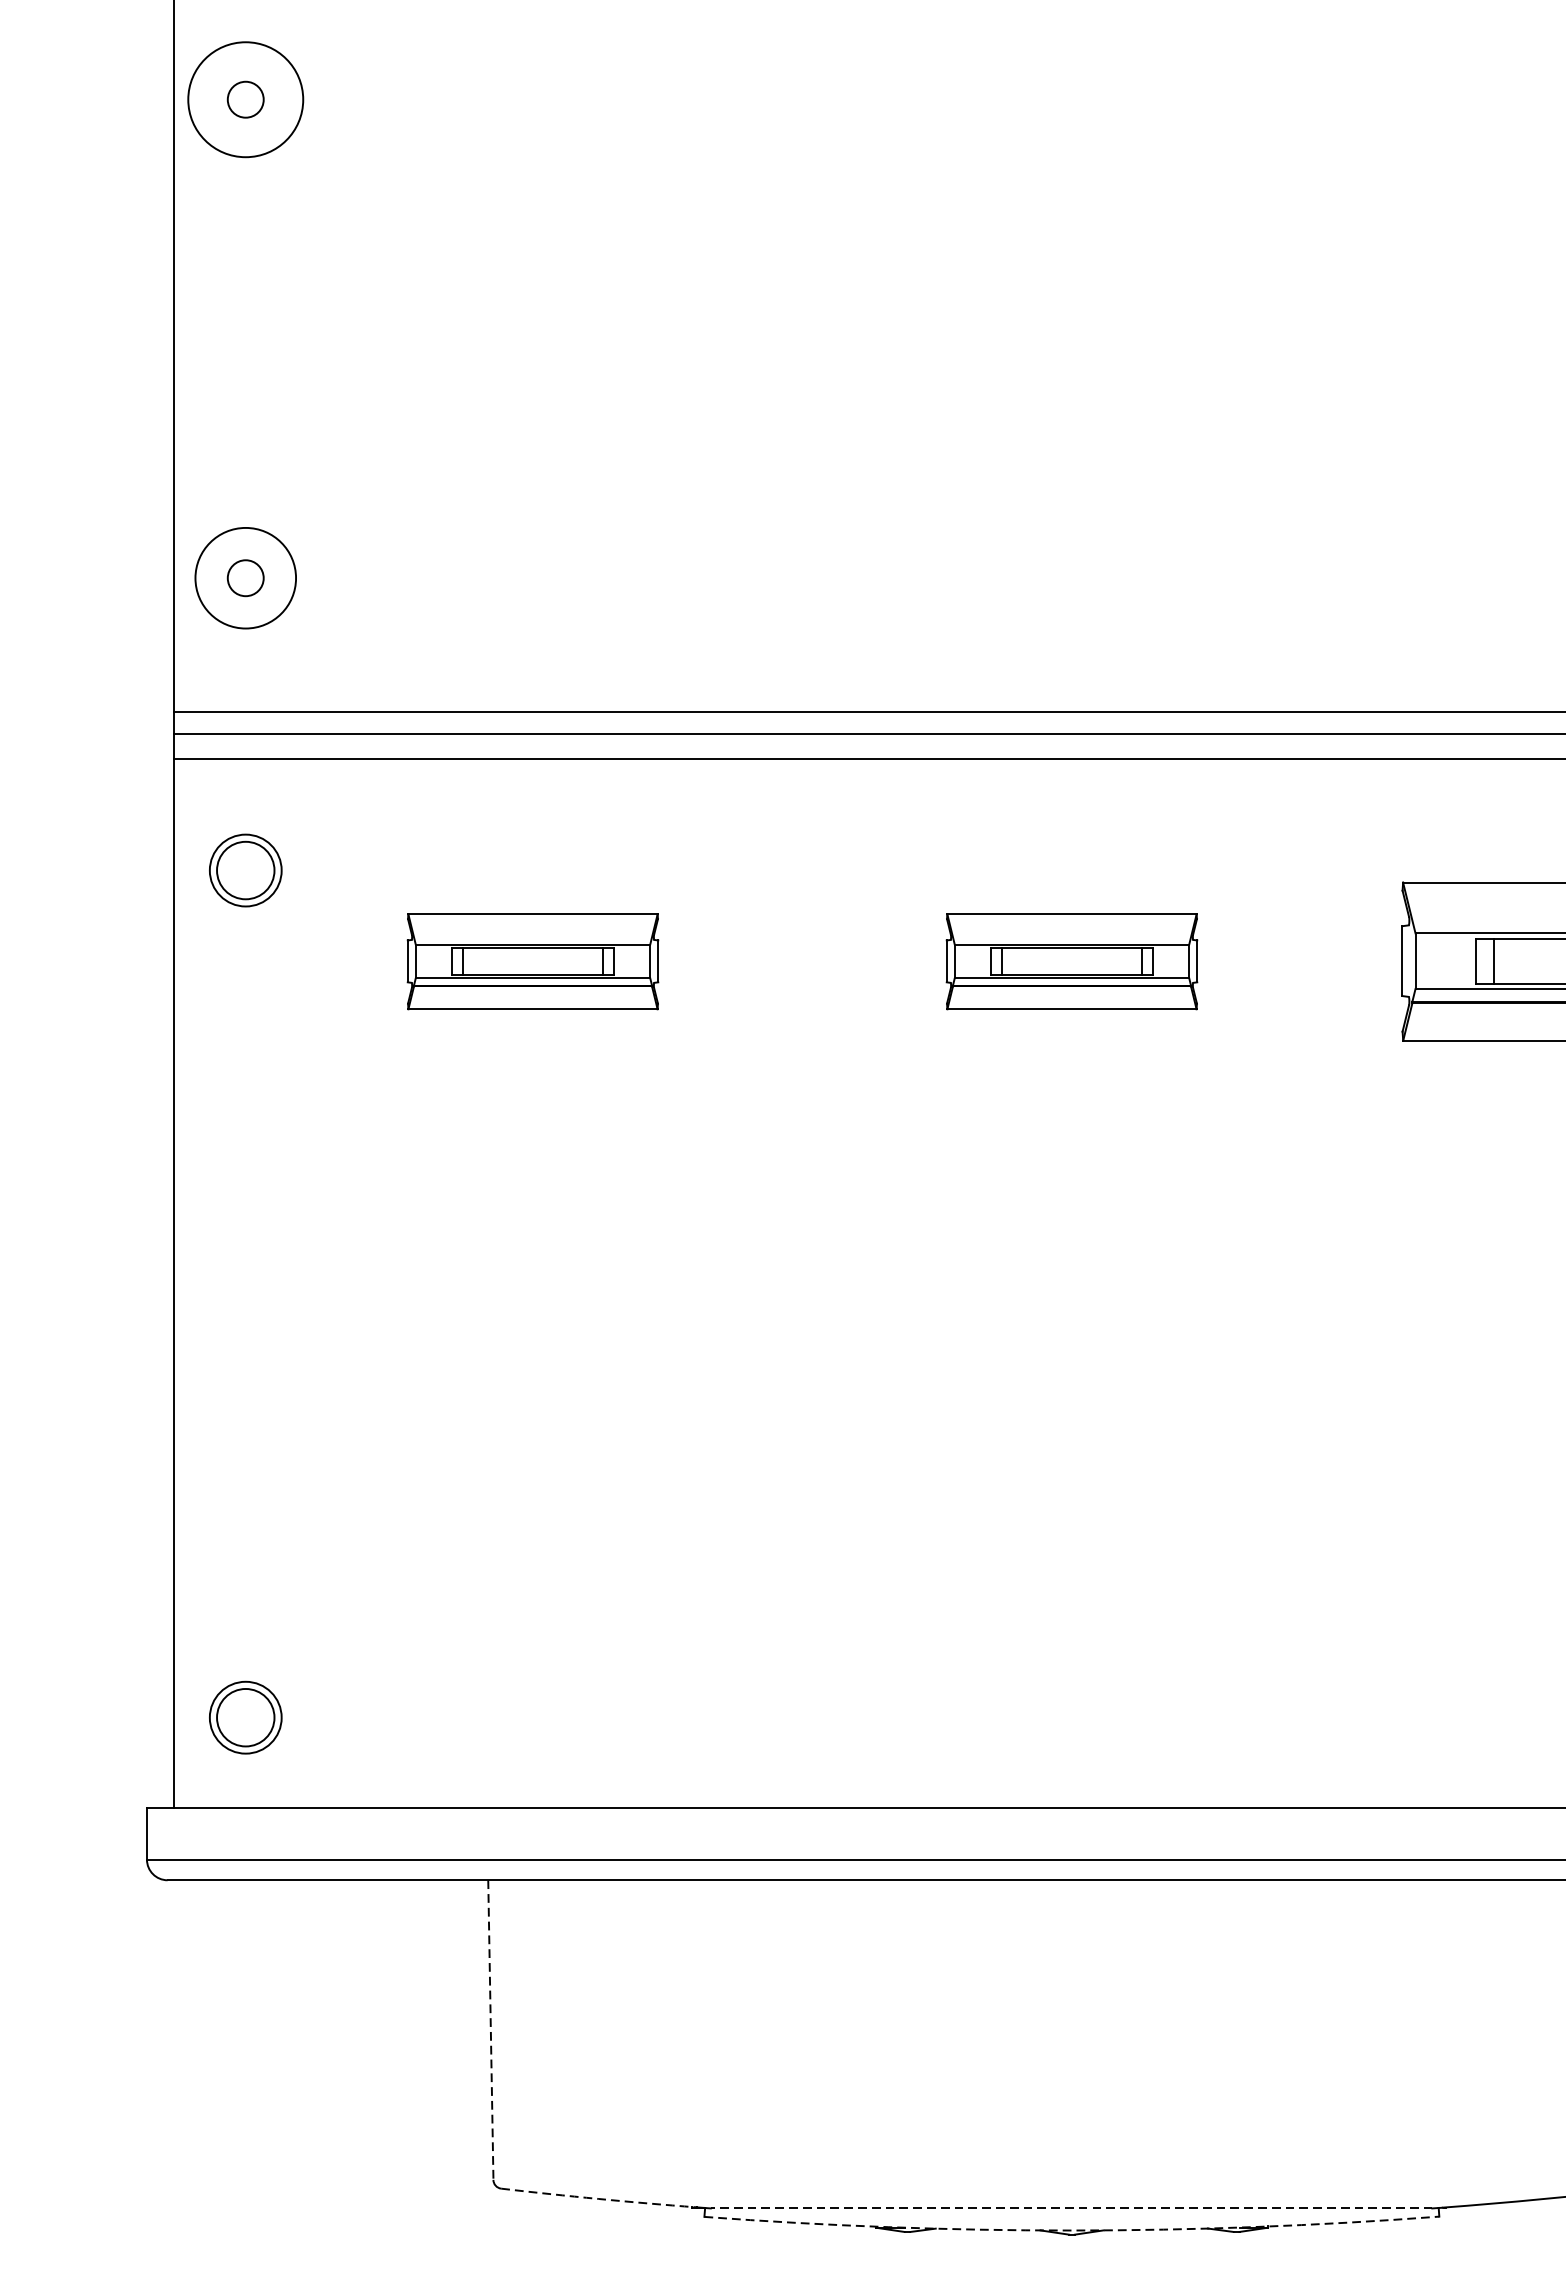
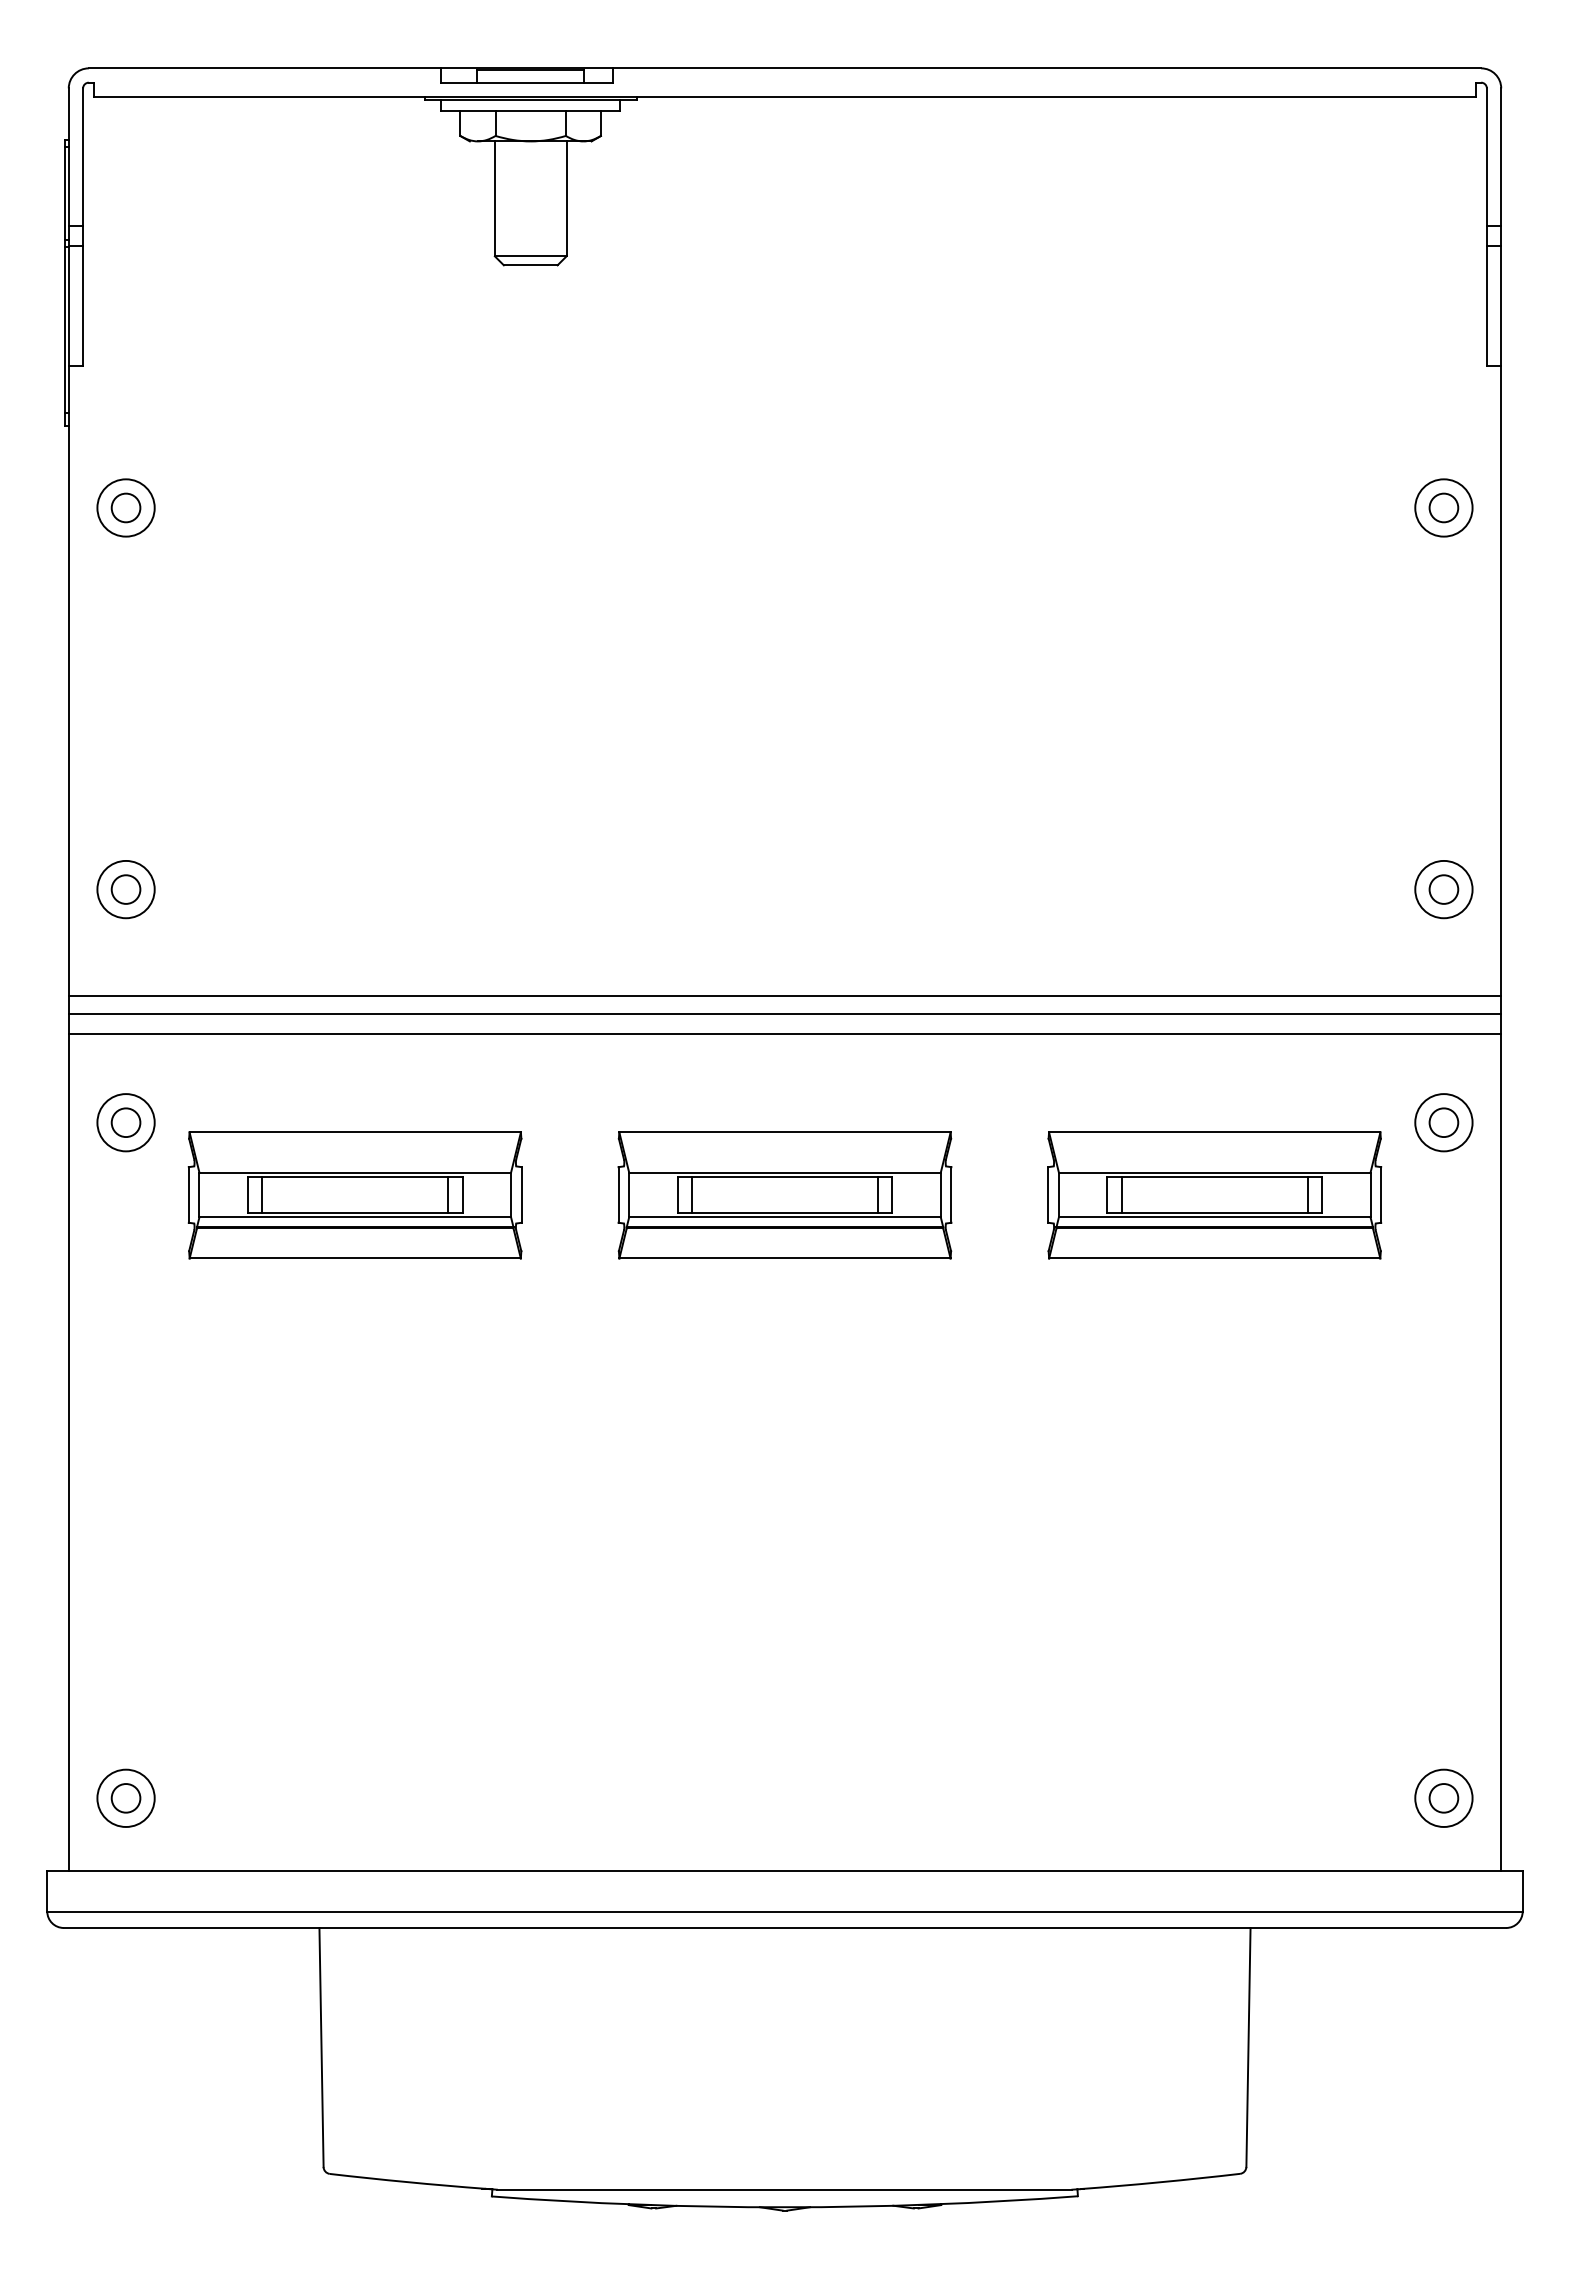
circle: (245, 99) -> (125, 507), size x0.62
circle: (245, 578) -> (125, 889), size x0.71
circle: (245, 870) -> (125, 1122), size x0.62
part: (532, 961) -> (354, 1195), size x1.67
part: (1071, 961) -> (784, 1195), size x1.67
circle: (245, 1717) -> (125, 1798), size x0.62
line: (490, 2030) -> (321, 2047), dashed -> solid
arc: (598, 2199) -> (407, 2182), dashed -> solid
line: (1071, 2208) -> (784, 2189), dashed -> solid
arc: (1071, 2230) -> (784, 2207), dashed -> solid

